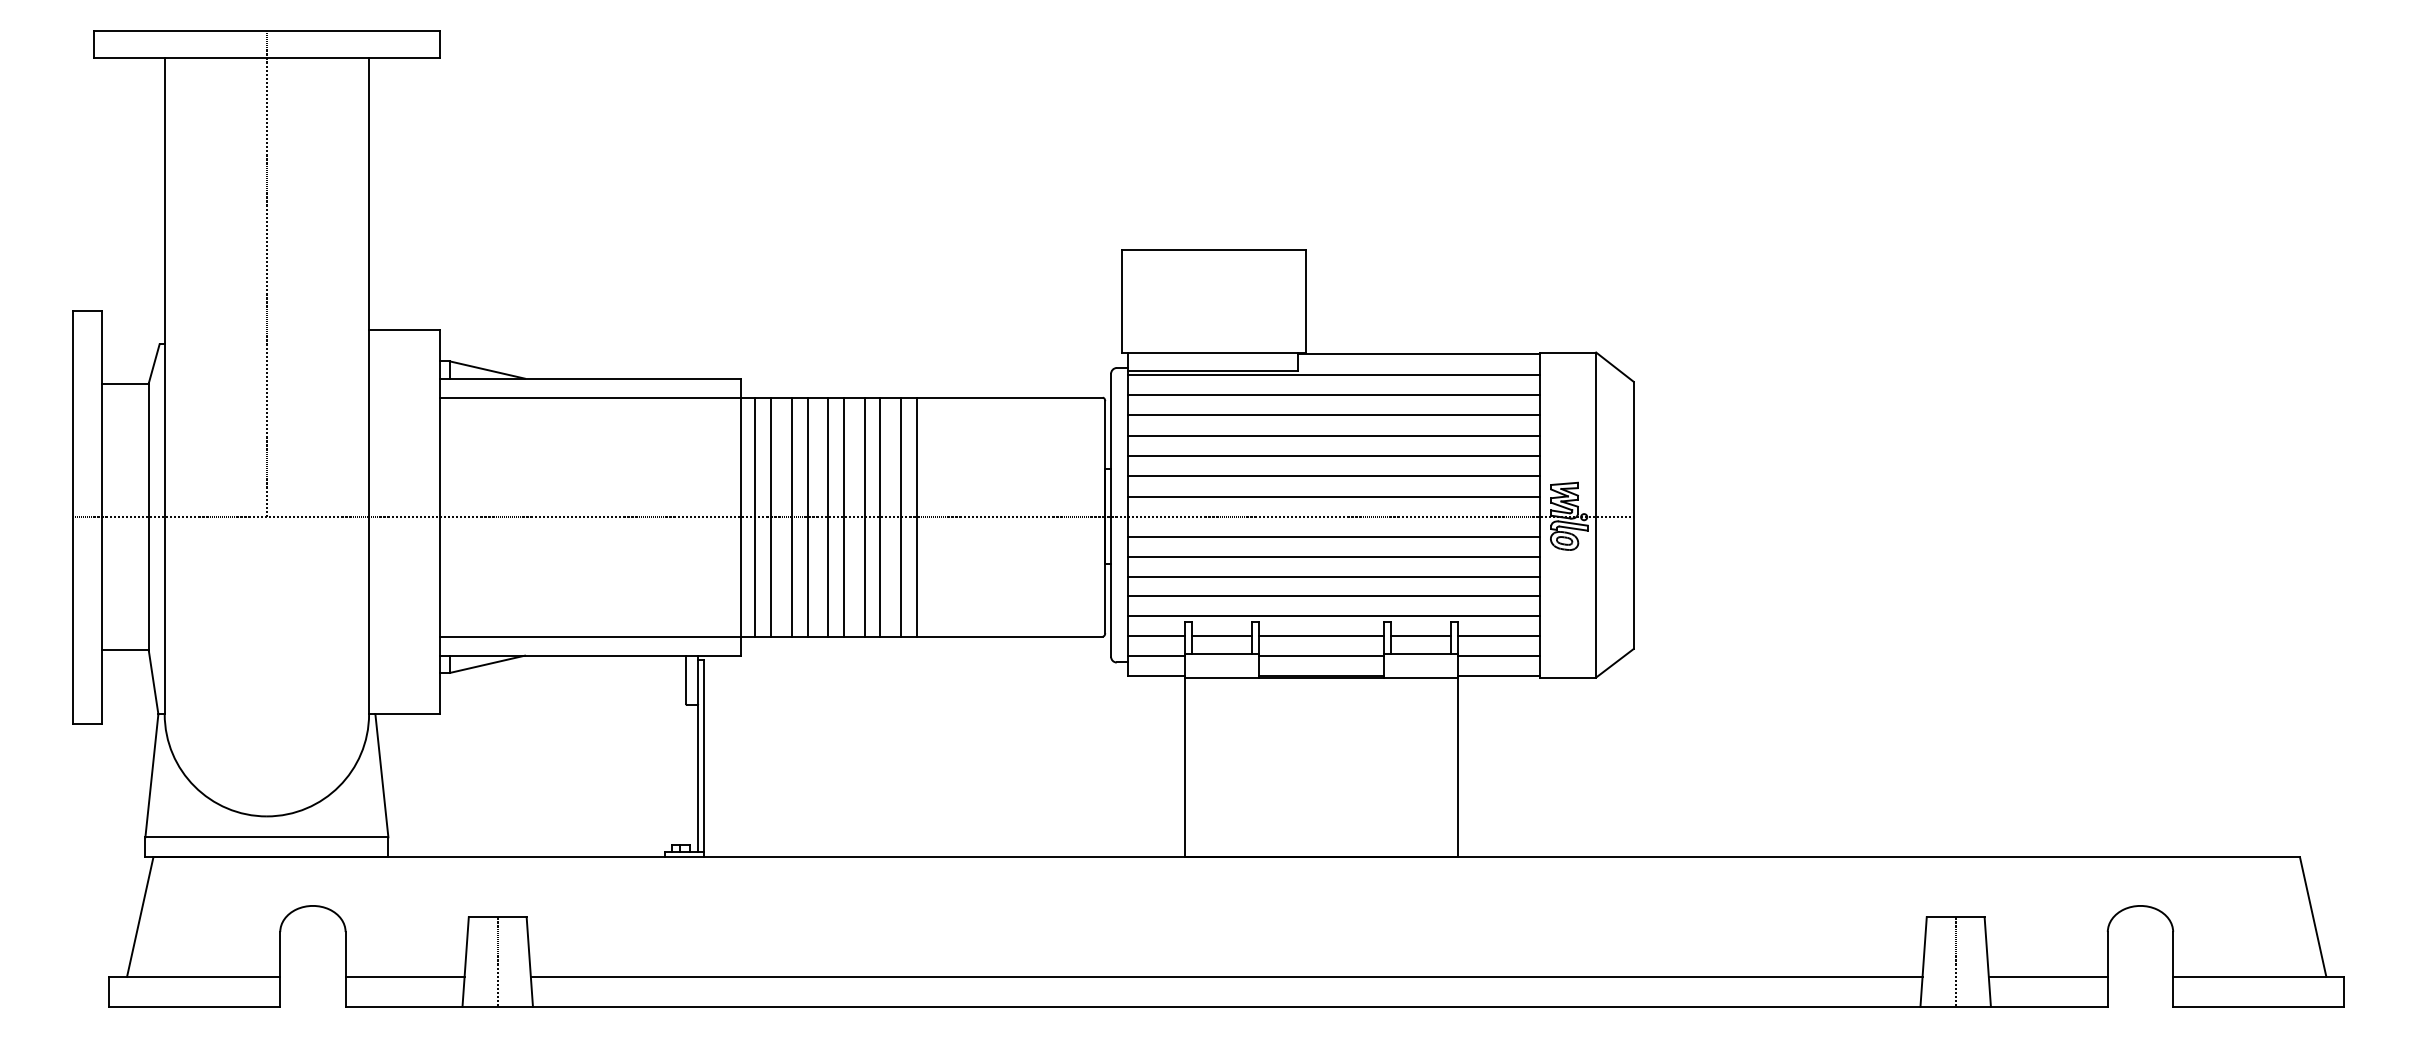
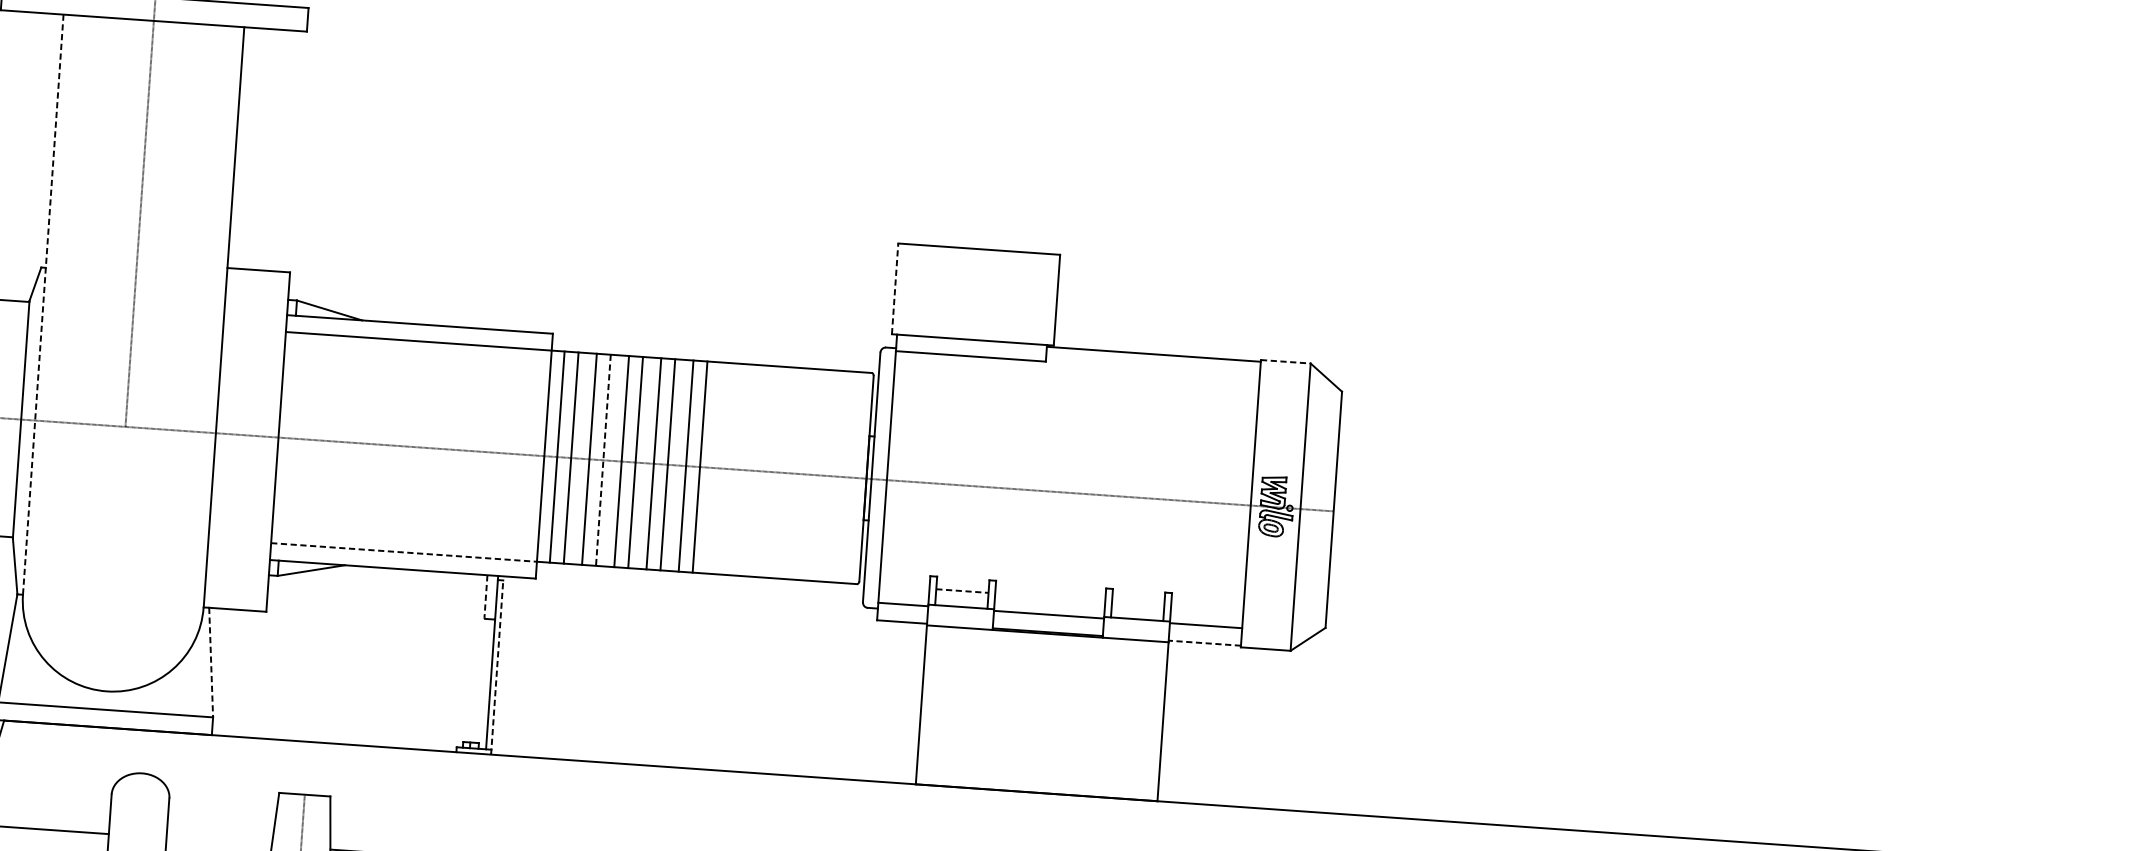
line: (1122, 300) -> (895, 288), solid -> dashed
line: (1568, 352) -> (1286, 361), solid -> dashed
line: (1333, 374) -> (1077, 366), removed
line: (164, 386) -> (43, 305), solid -> dashed
line: (1333, 395) -> (1075, 385), removed
line: (1333, 415) -> (1074, 402), removed
line: (1333, 435) -> (1073, 420), removed
line: (1333, 456) -> (1072, 439), removed
line: (1333, 476) -> (1070, 456), removed
line: (1333, 496) -> (1069, 474), removed
line: (807, 517) -> (603, 460), solid -> dashed
line: (1333, 536) -> (1067, 509), removed
line: (1333, 556) -> (1065, 527), removed
line: (1333, 576) -> (1064, 545), removed
line: (1333, 596) -> (1063, 562), removed
line: (1333, 616) -> (1062, 580), removed
line: (590, 636) -> (404, 552), solid -> dashed
line: (1156, 636) -> (904, 587), removed
line: (1222, 636) -> (962, 591), solid -> dashed
line: (1321, 636) -> (1050, 597), removed
line: (1420, 636) -> (1137, 603), removed
line: (1498, 636) -> (1206, 608), removed
line: (1499, 675) -> (1205, 643), solid -> dashed
line: (686, 680) -> (486, 597), solid -> dashed
line: (704, 758) -> (497, 667), solid -> dashed
line: (381, 775) -> (210, 662), solid -> dashed
line: (404, 976) -> (218, 841), removed

